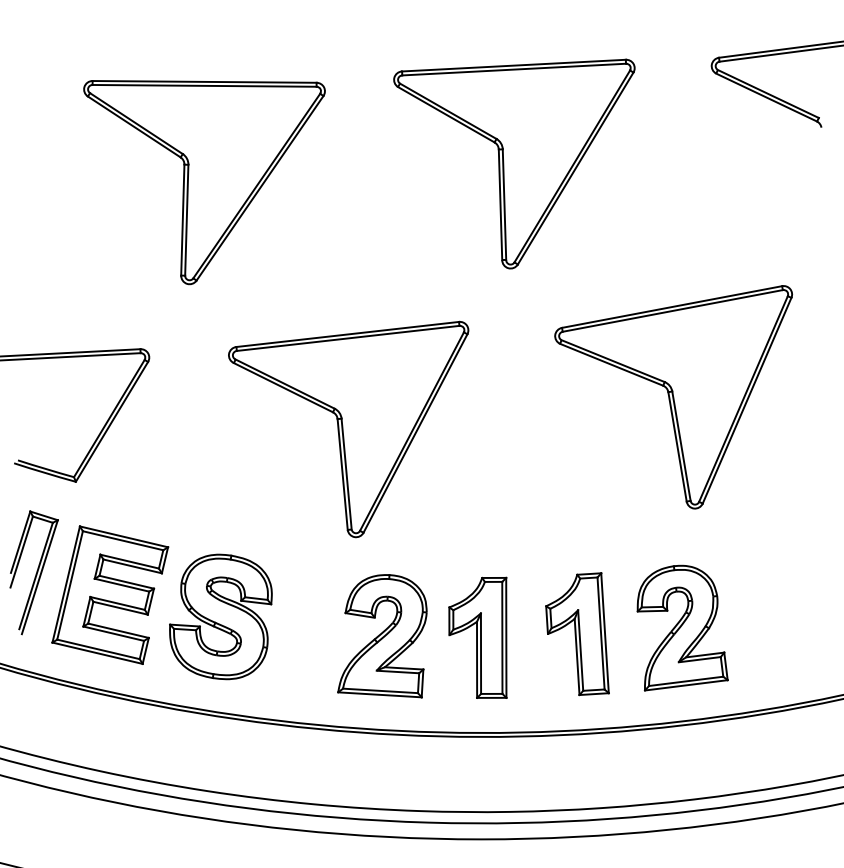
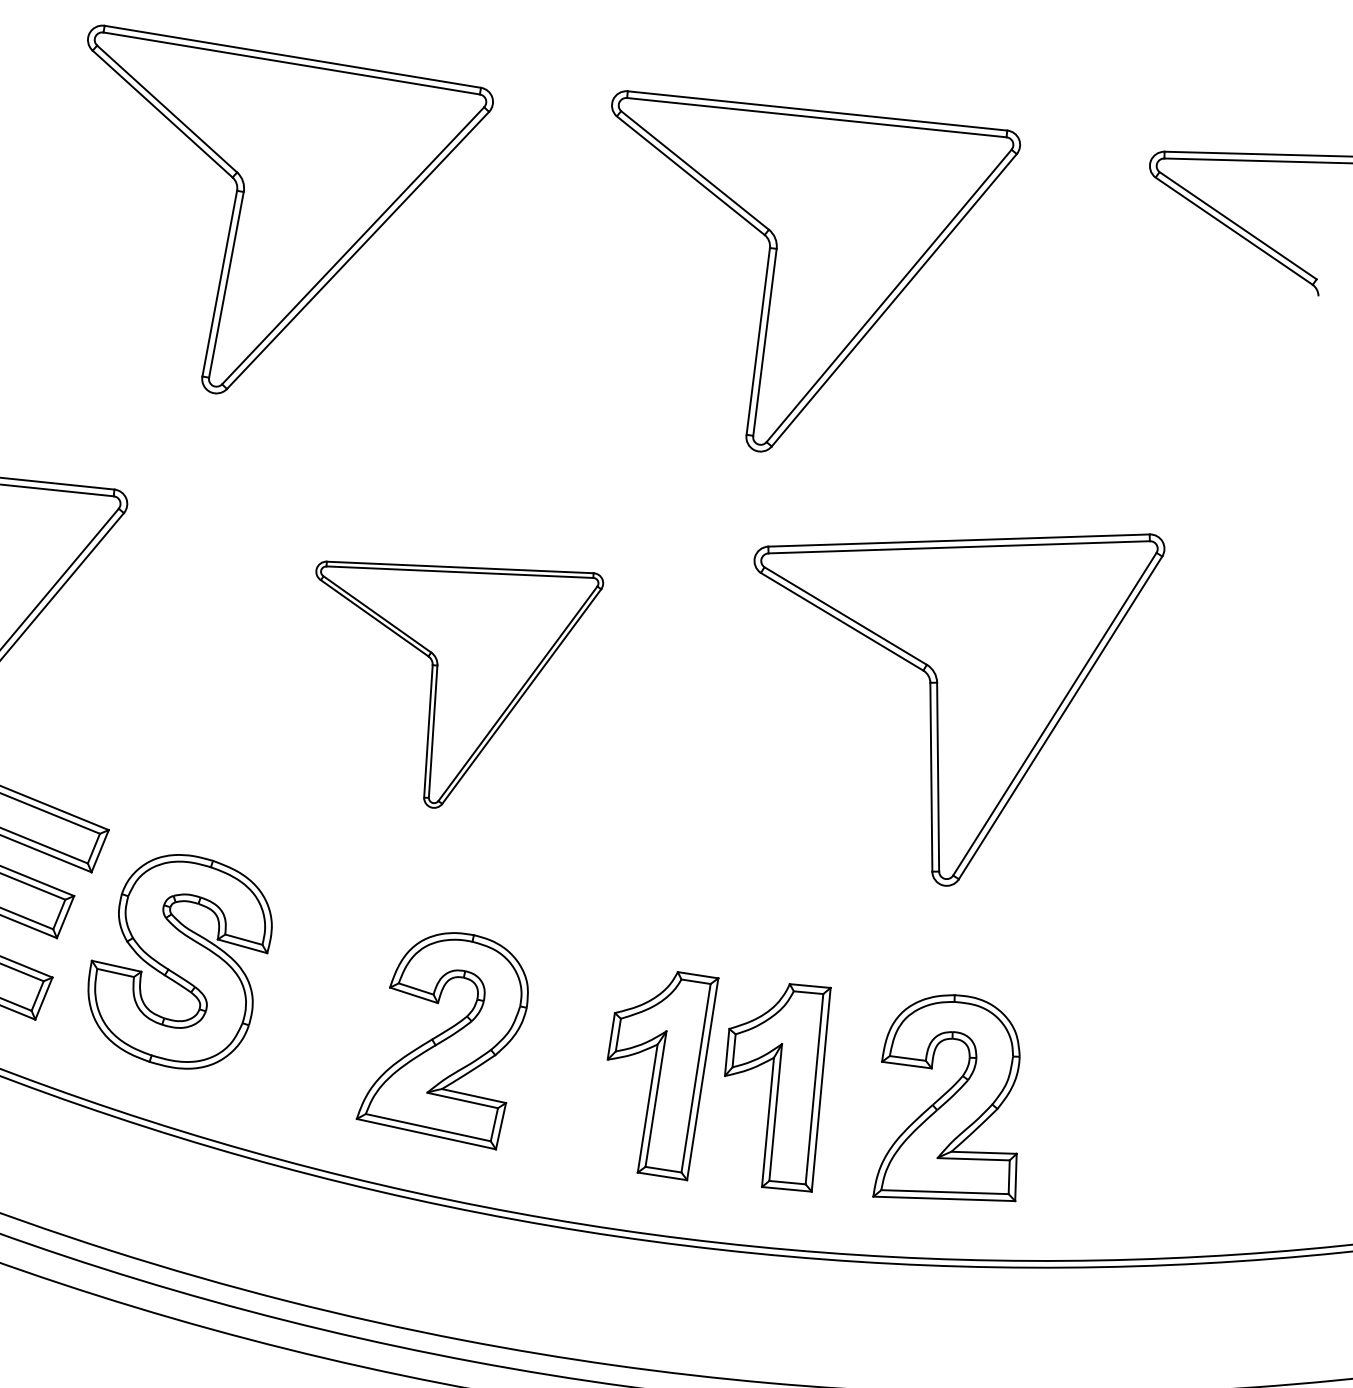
part: (673, 397) -> (937, 693), moved
part: (348, 429) -> (443, 679), size x0.7
part: (477, 637) -> (654, 1071), moved

